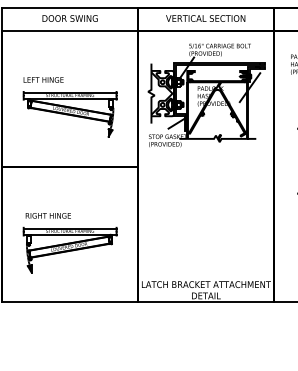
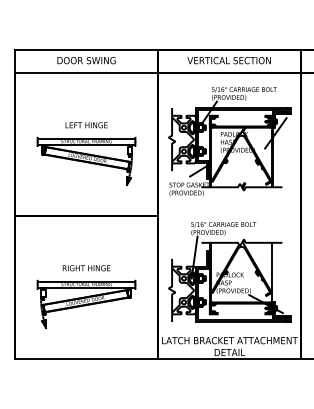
text: (43, 80) -> (86, 125), moved
text: (48, 216) -> (86, 268), moved
part: (205, 219) -> (229, 272), added

